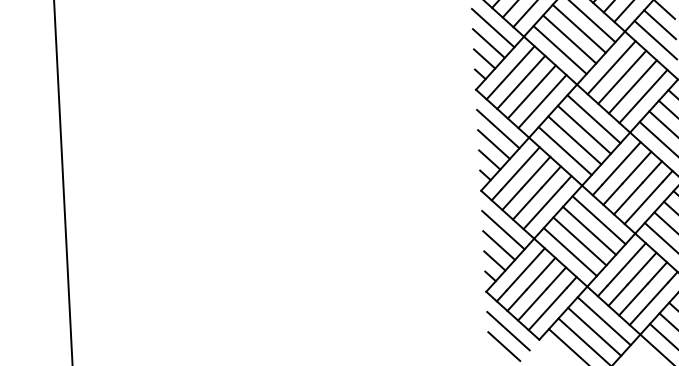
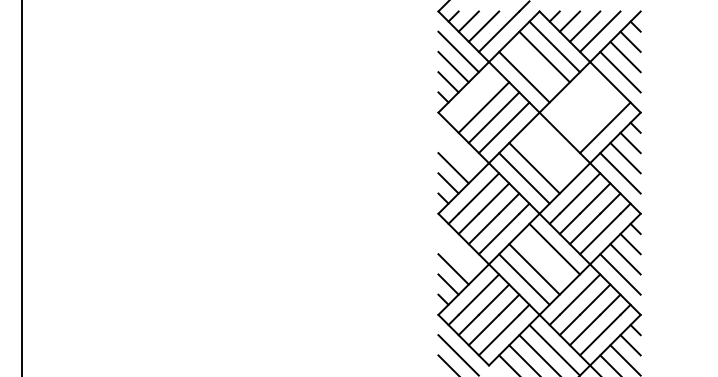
line: (569, 38) -> (534, 66), removed
line: (611, 67) -> (574, 97), removed
line: (510, 72) -> (473, 97), removed
line: (621, 77) -> (584, 107), removed
line: (632, 86) -> (594, 117), removed
line: (593, 118) -> (554, 147), removed
line: (498, 128) -> (458, 152), removed
line: (584, 129) -> (544, 157), removed
line: (503, 230) -> (458, 254), removed
line: (589, 231) -> (544, 259), removed

